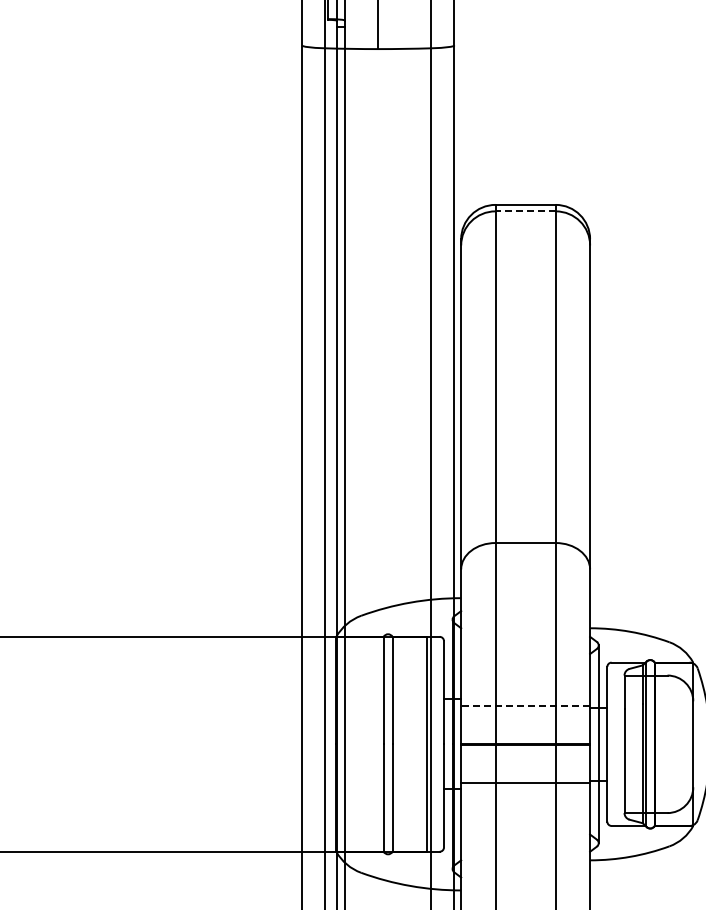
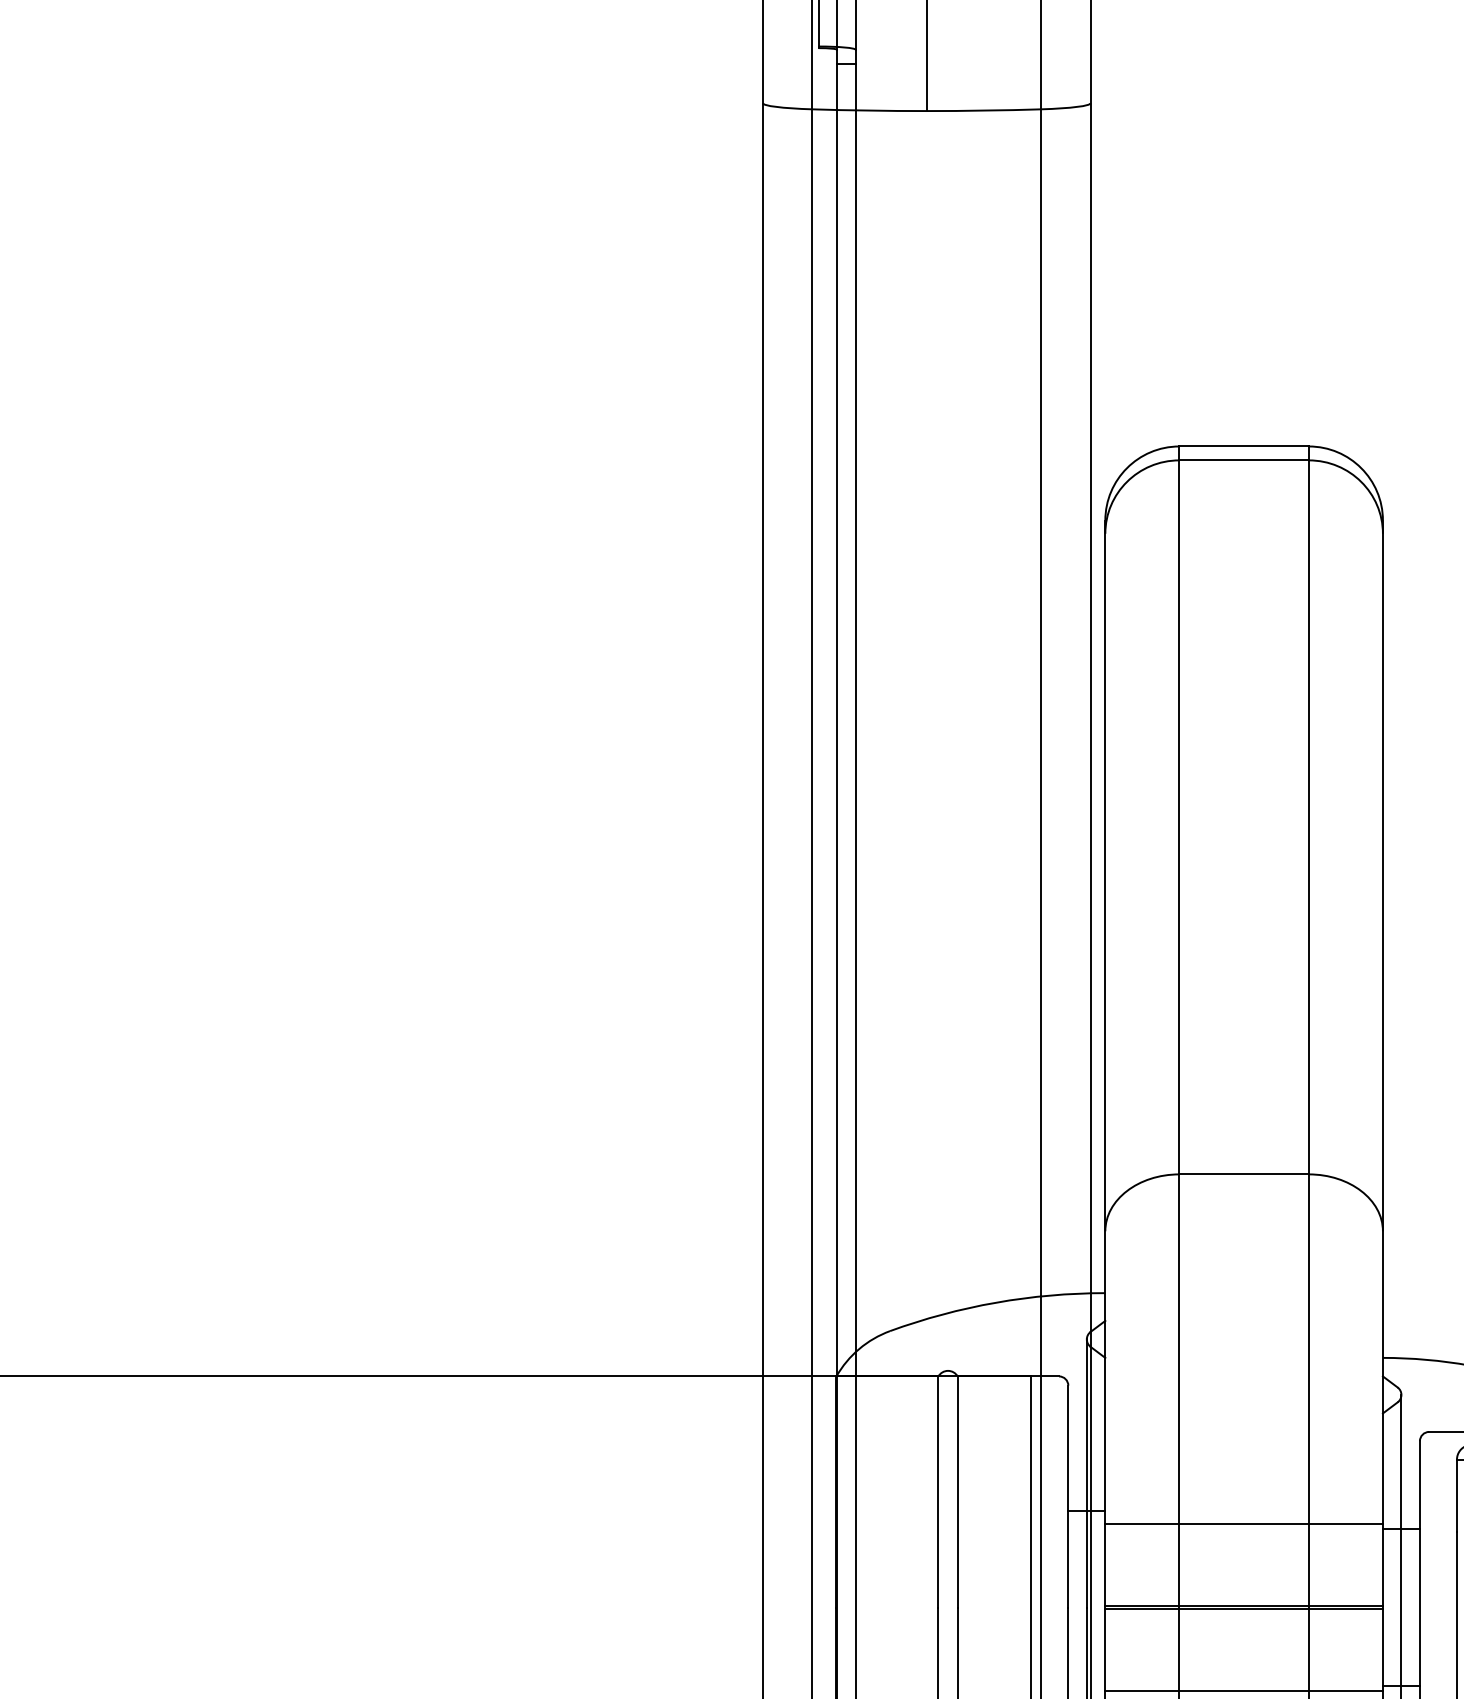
line: (525, 211) -> (1243, 460), dashed -> solid
line: (525, 705) -> (1243, 1524), dashed -> solid

